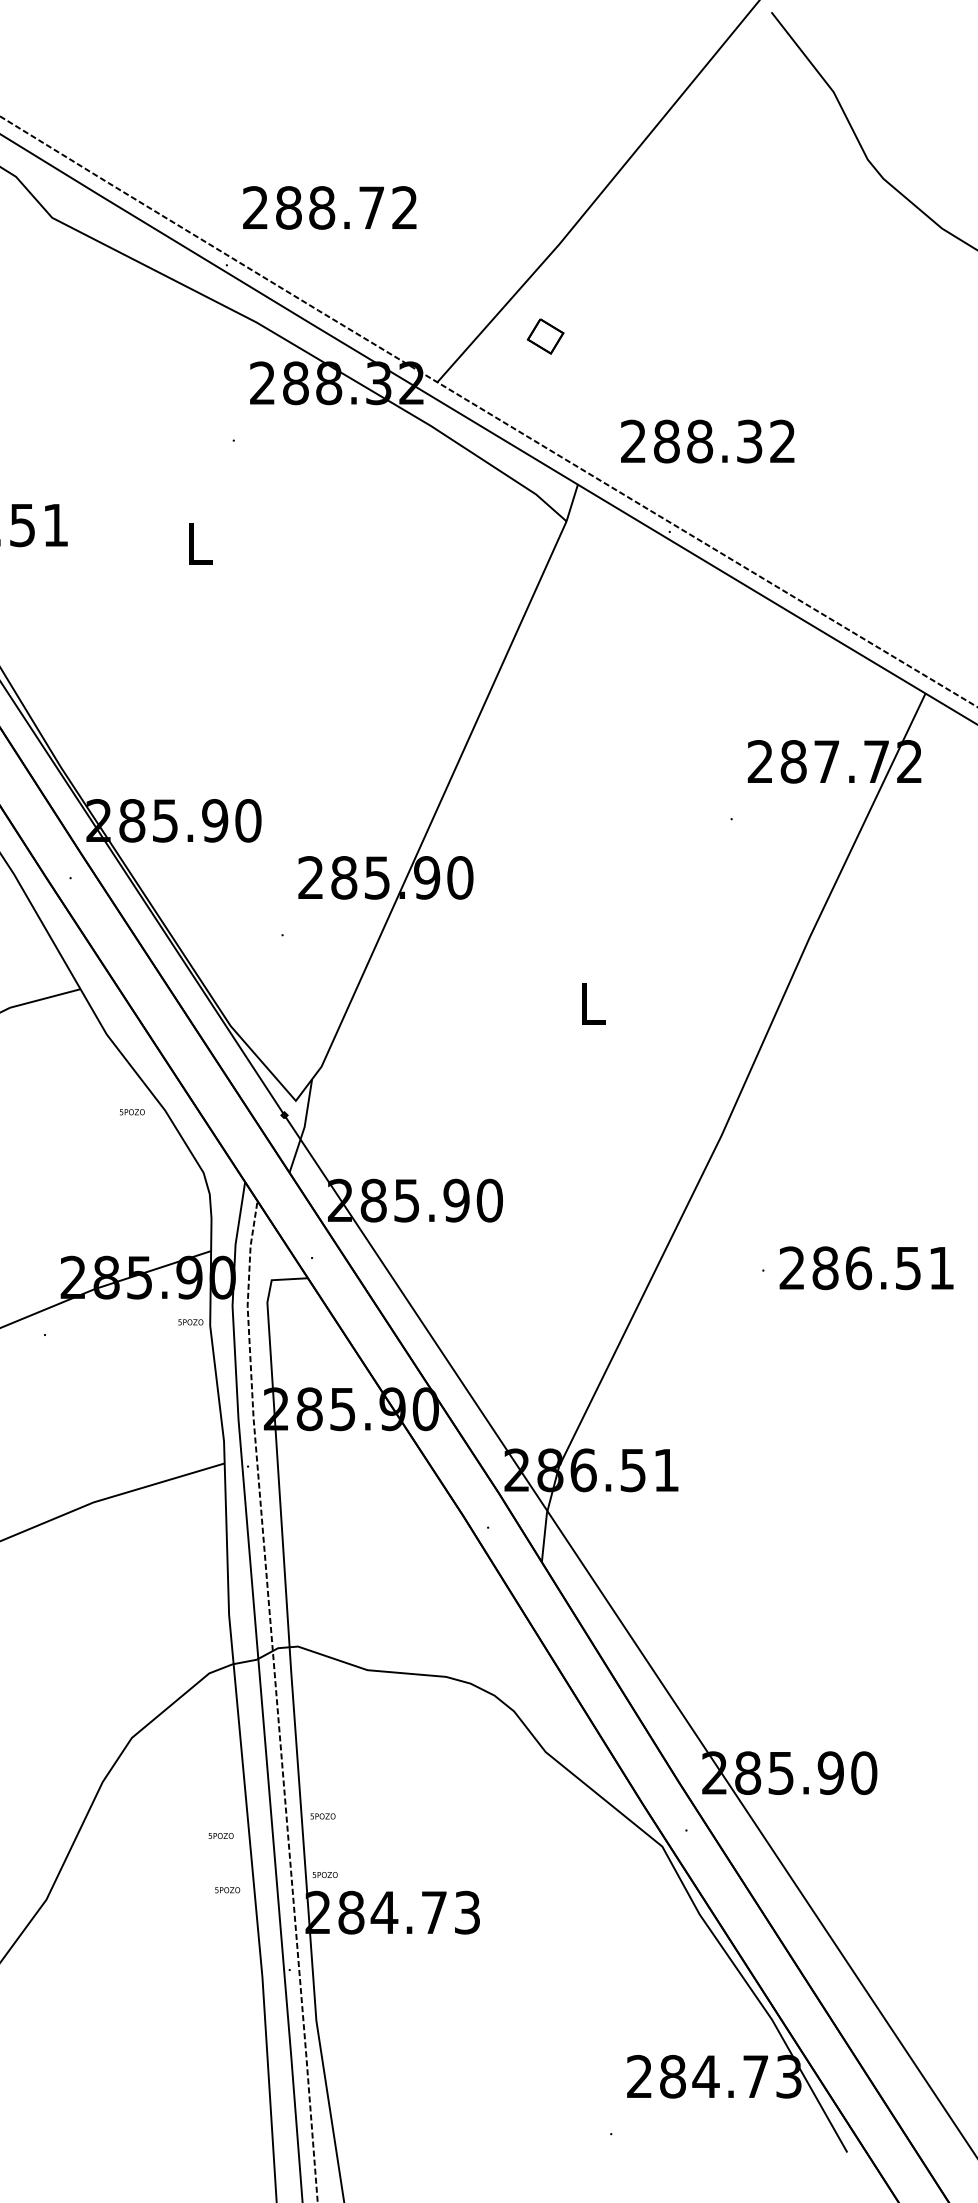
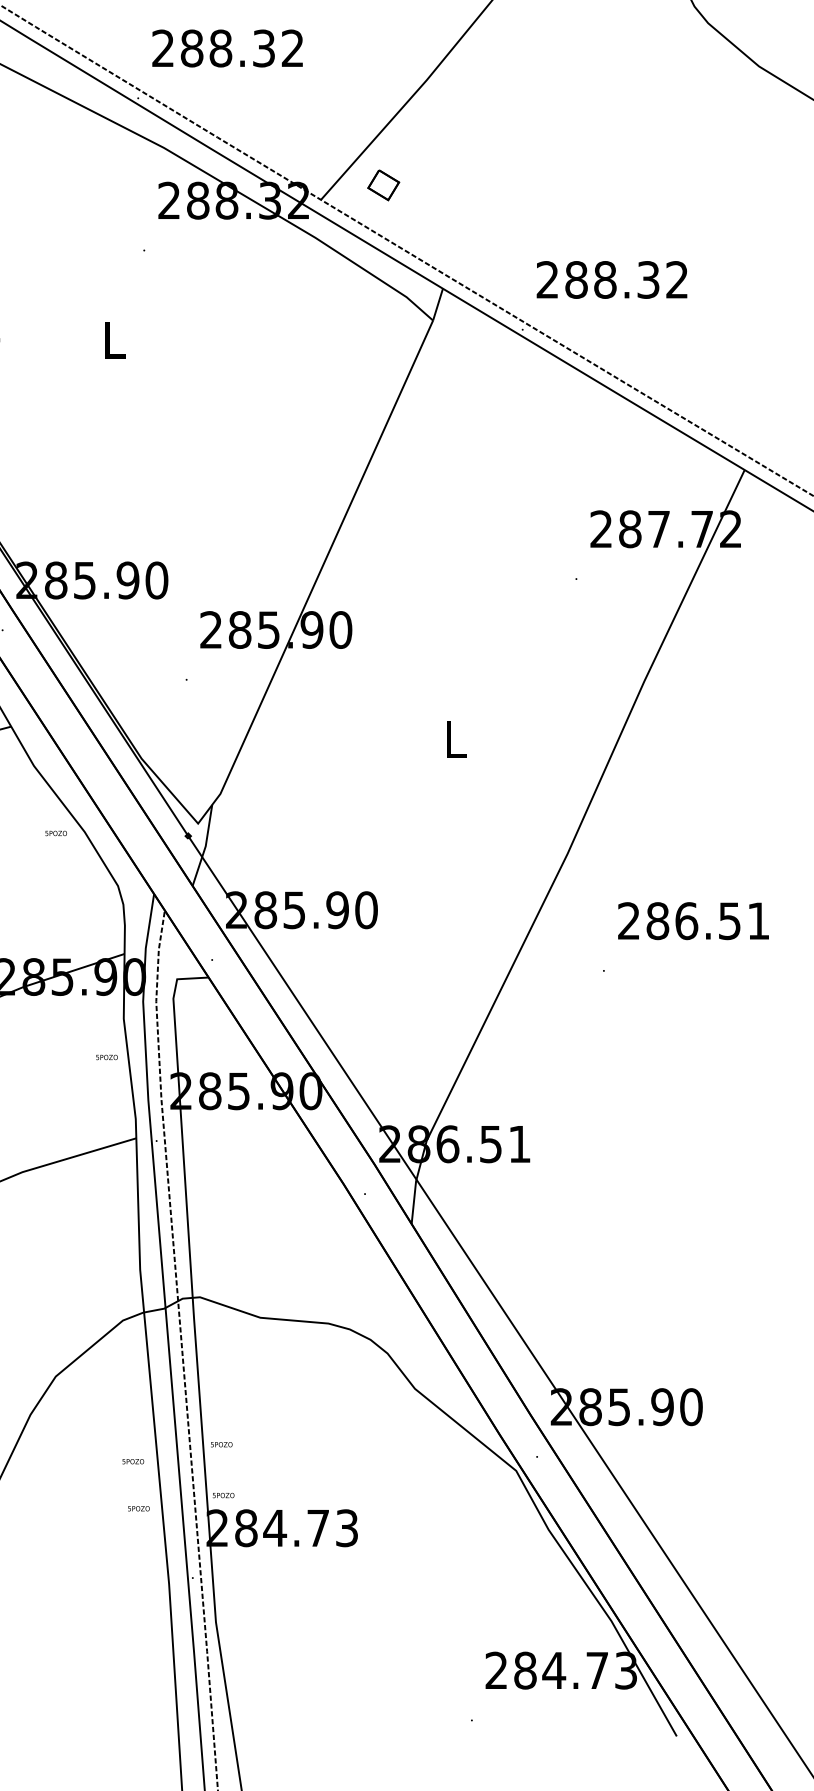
text: (371, 207) -> (263, 48), 288.72 -> 288.32
part: (545, 336) -> (383, 185), moved
text: (707, 441) -> (611, 279), moved
text: (866, 1268) -> (693, 921), moved
text: (190, 1322) -> (106, 1057), moved

